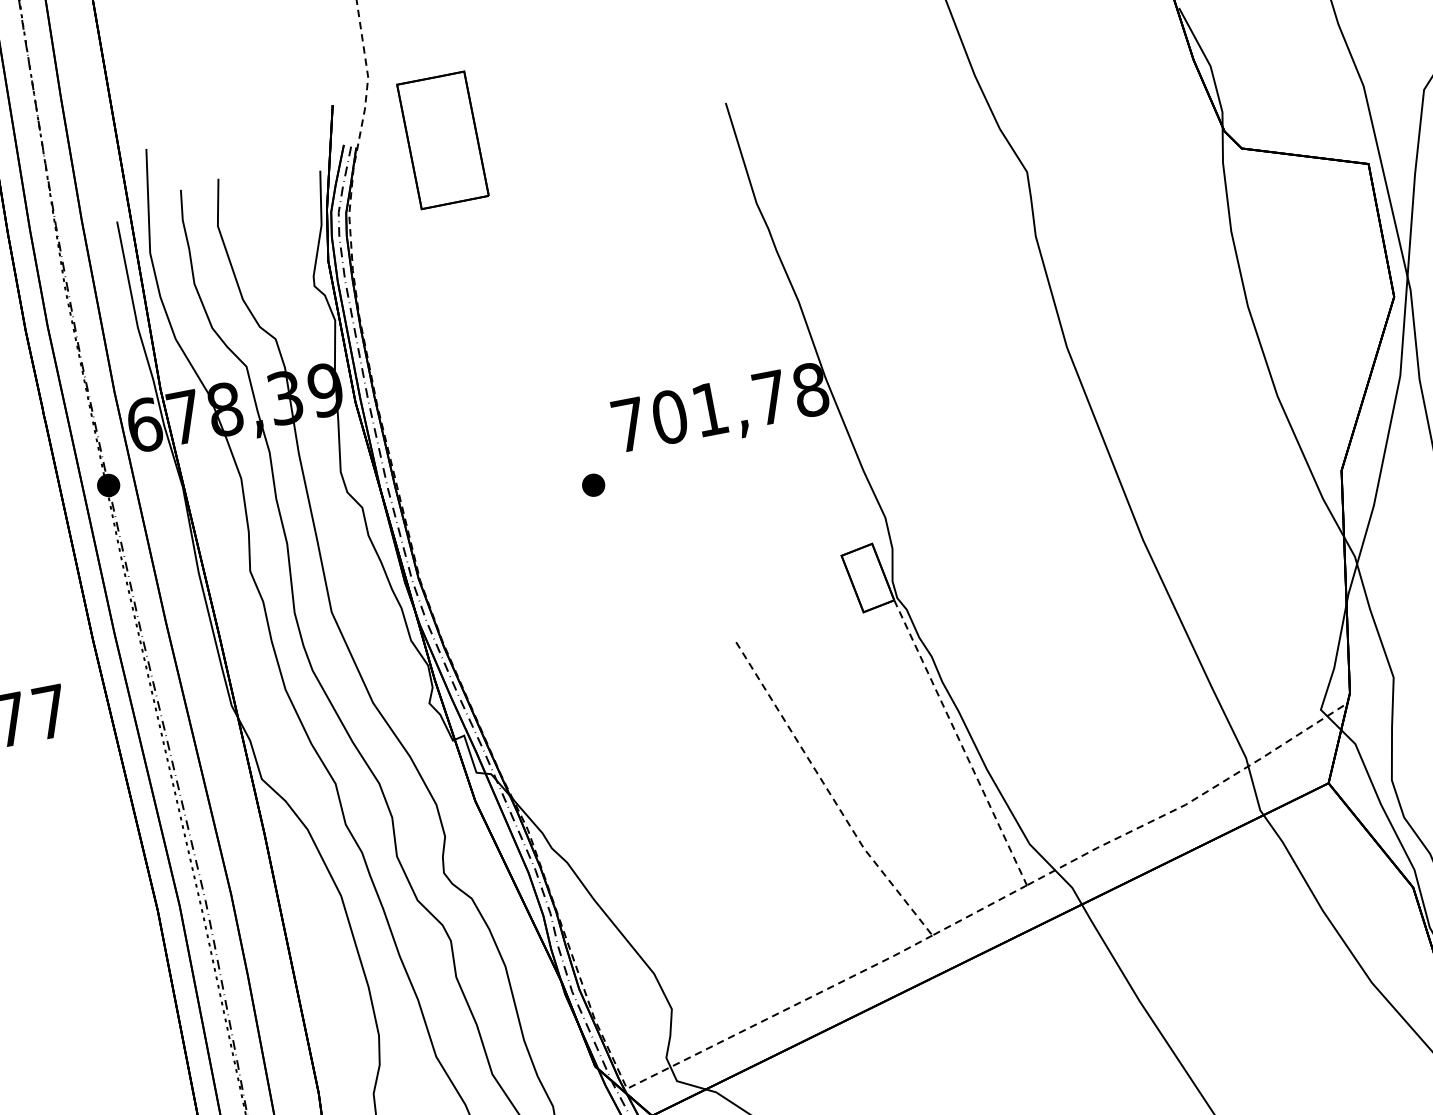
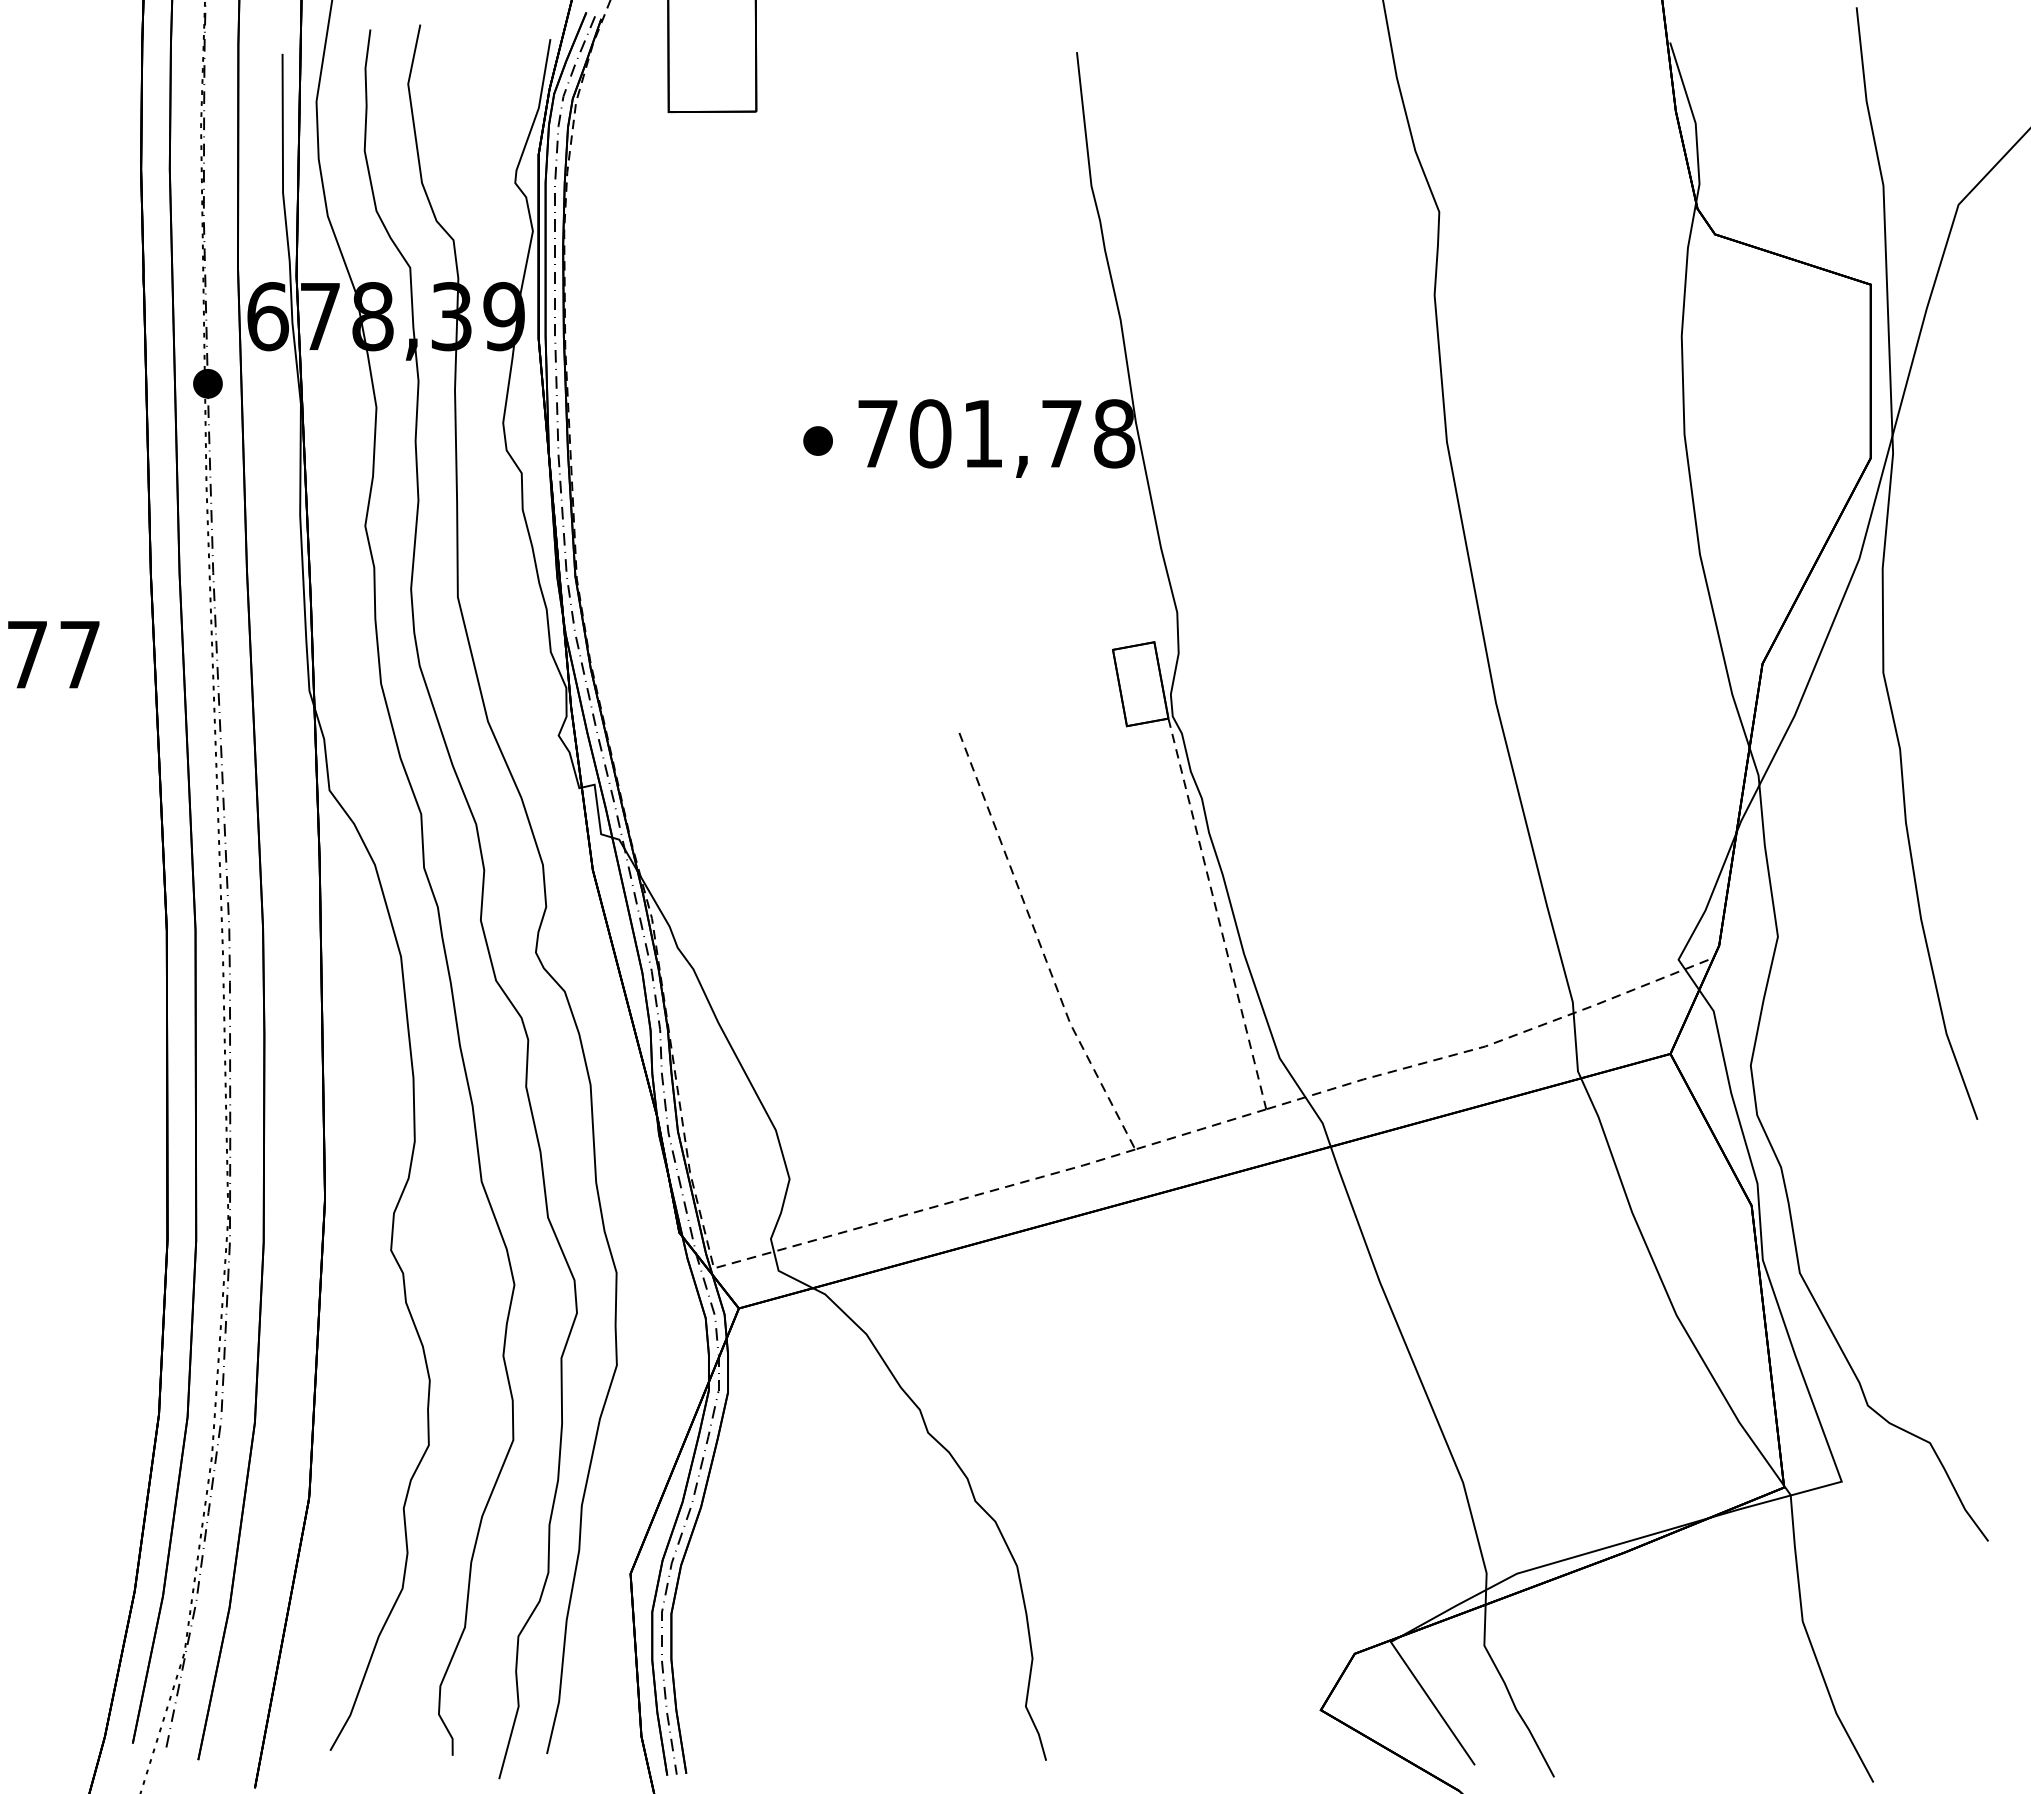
part: (593, 484) -> (817, 440), moved

